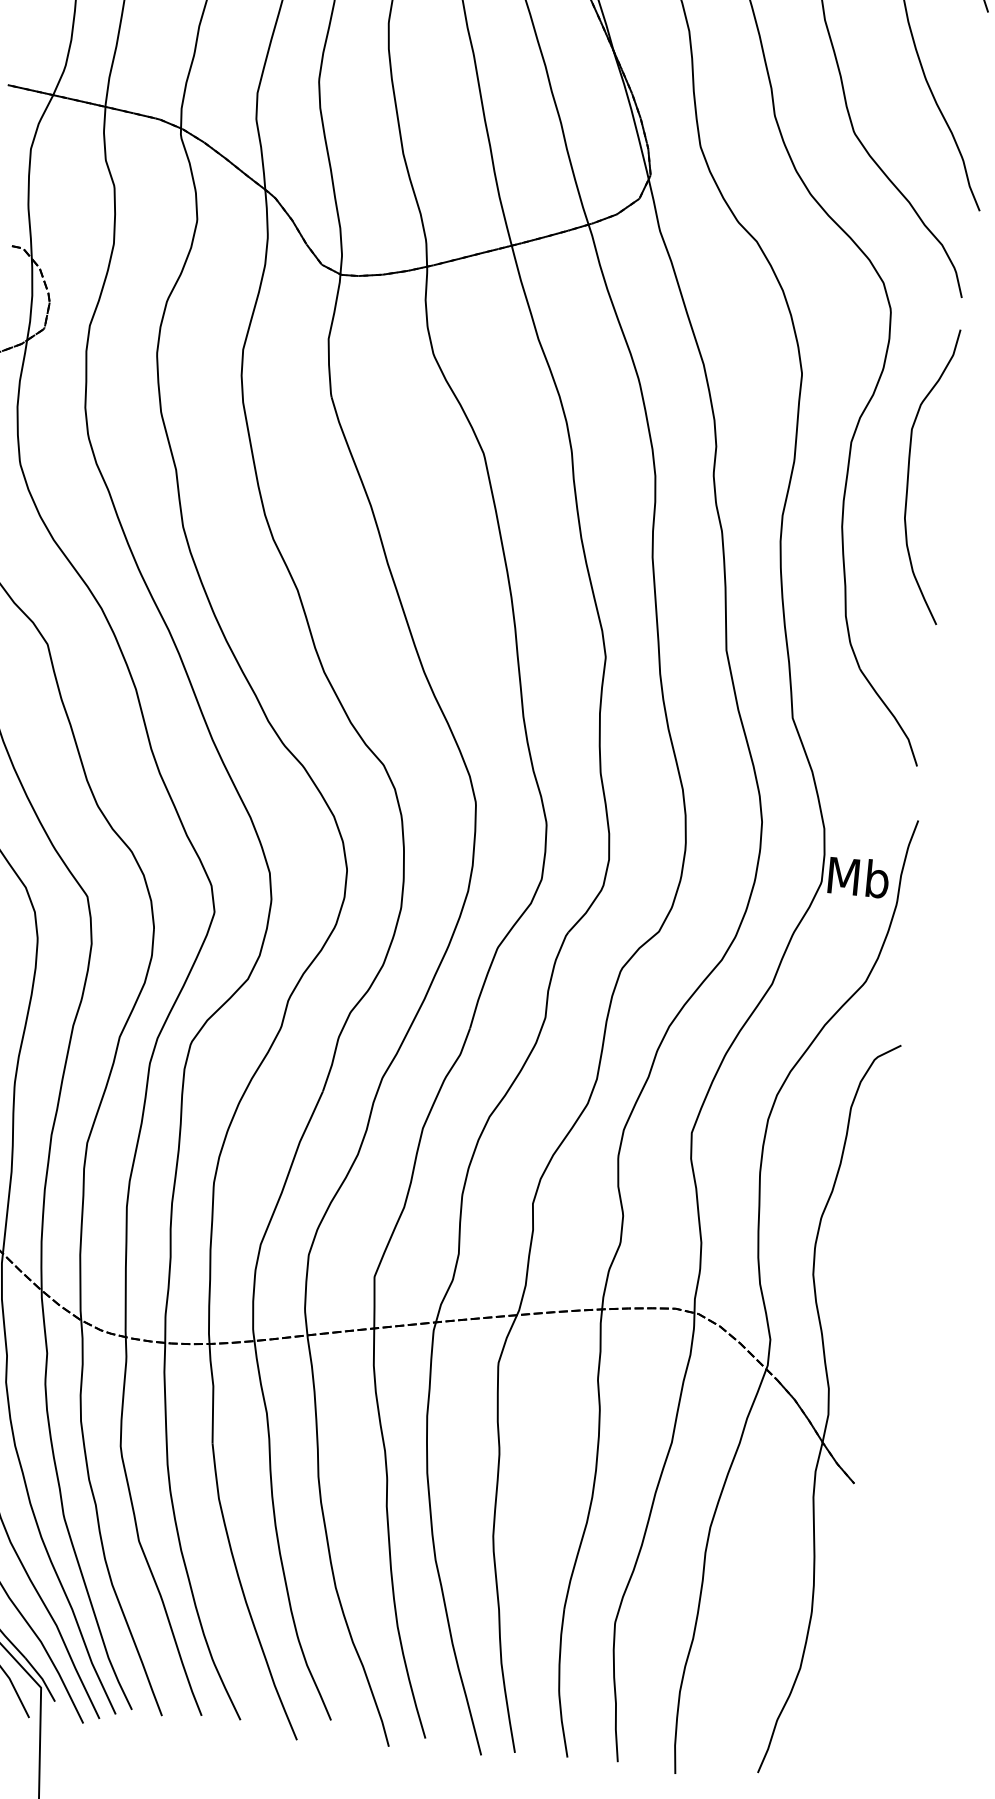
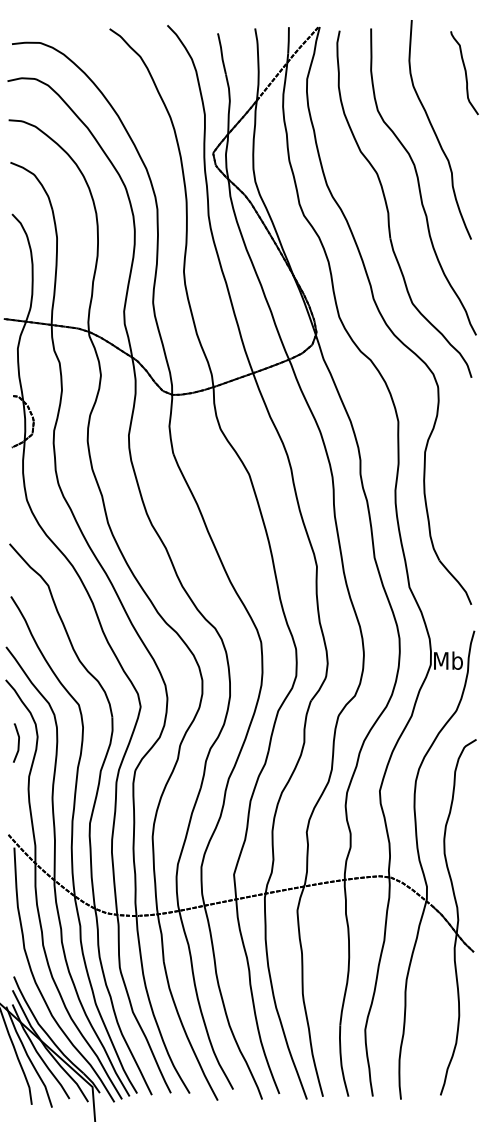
curve: (909, 473) -> (454, 464), removed

